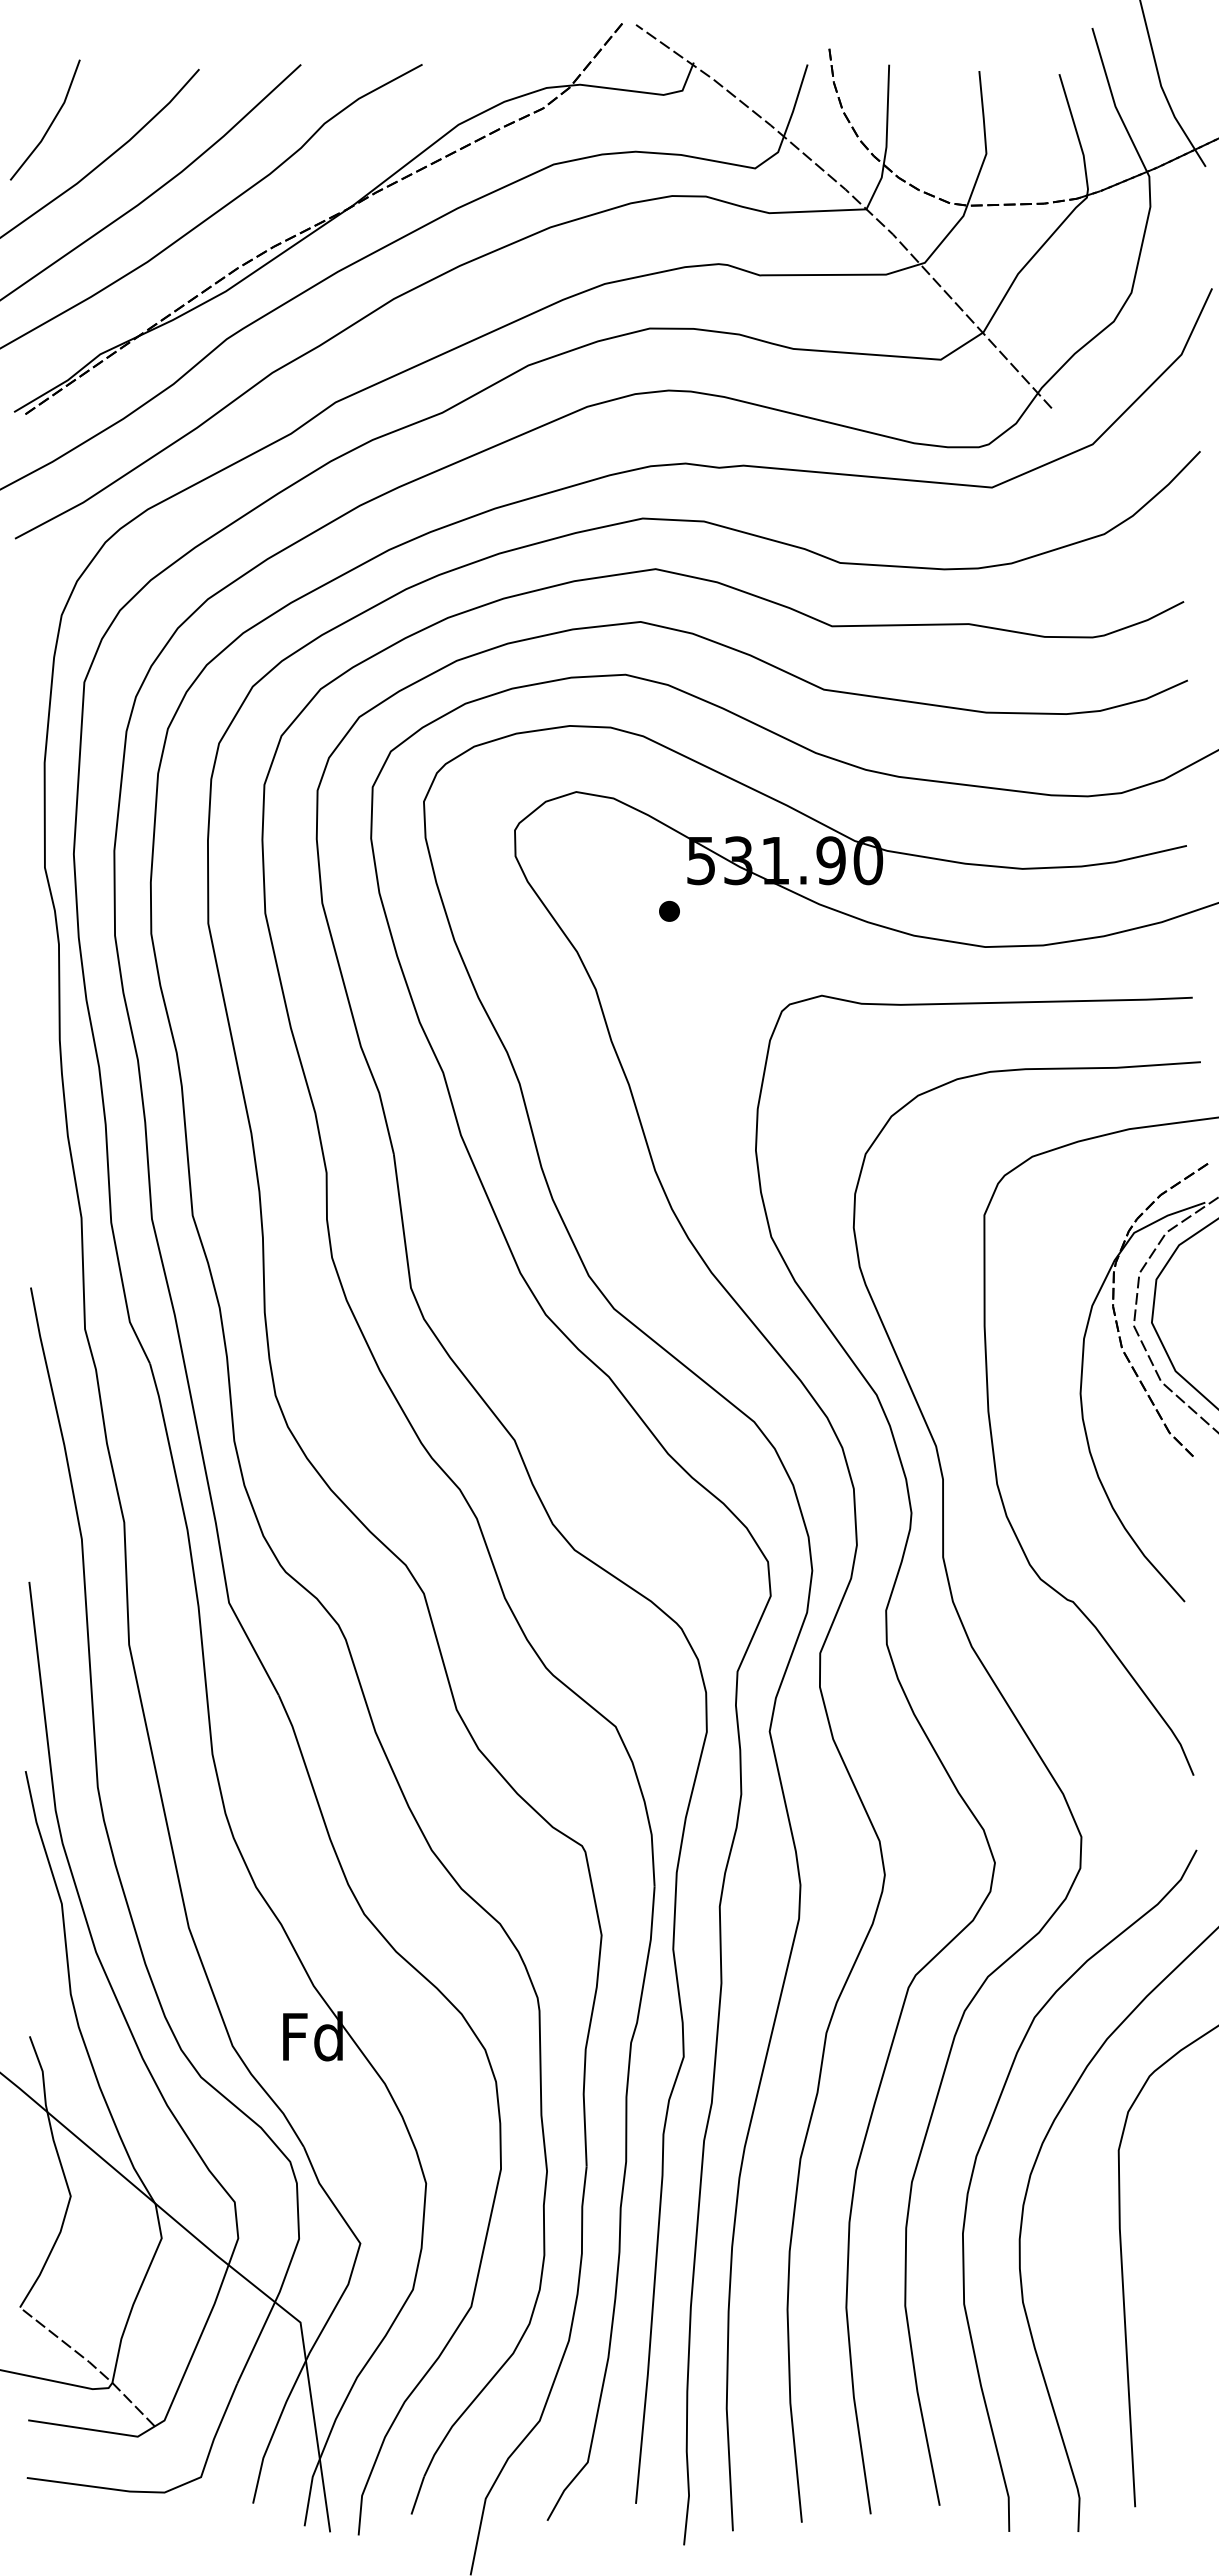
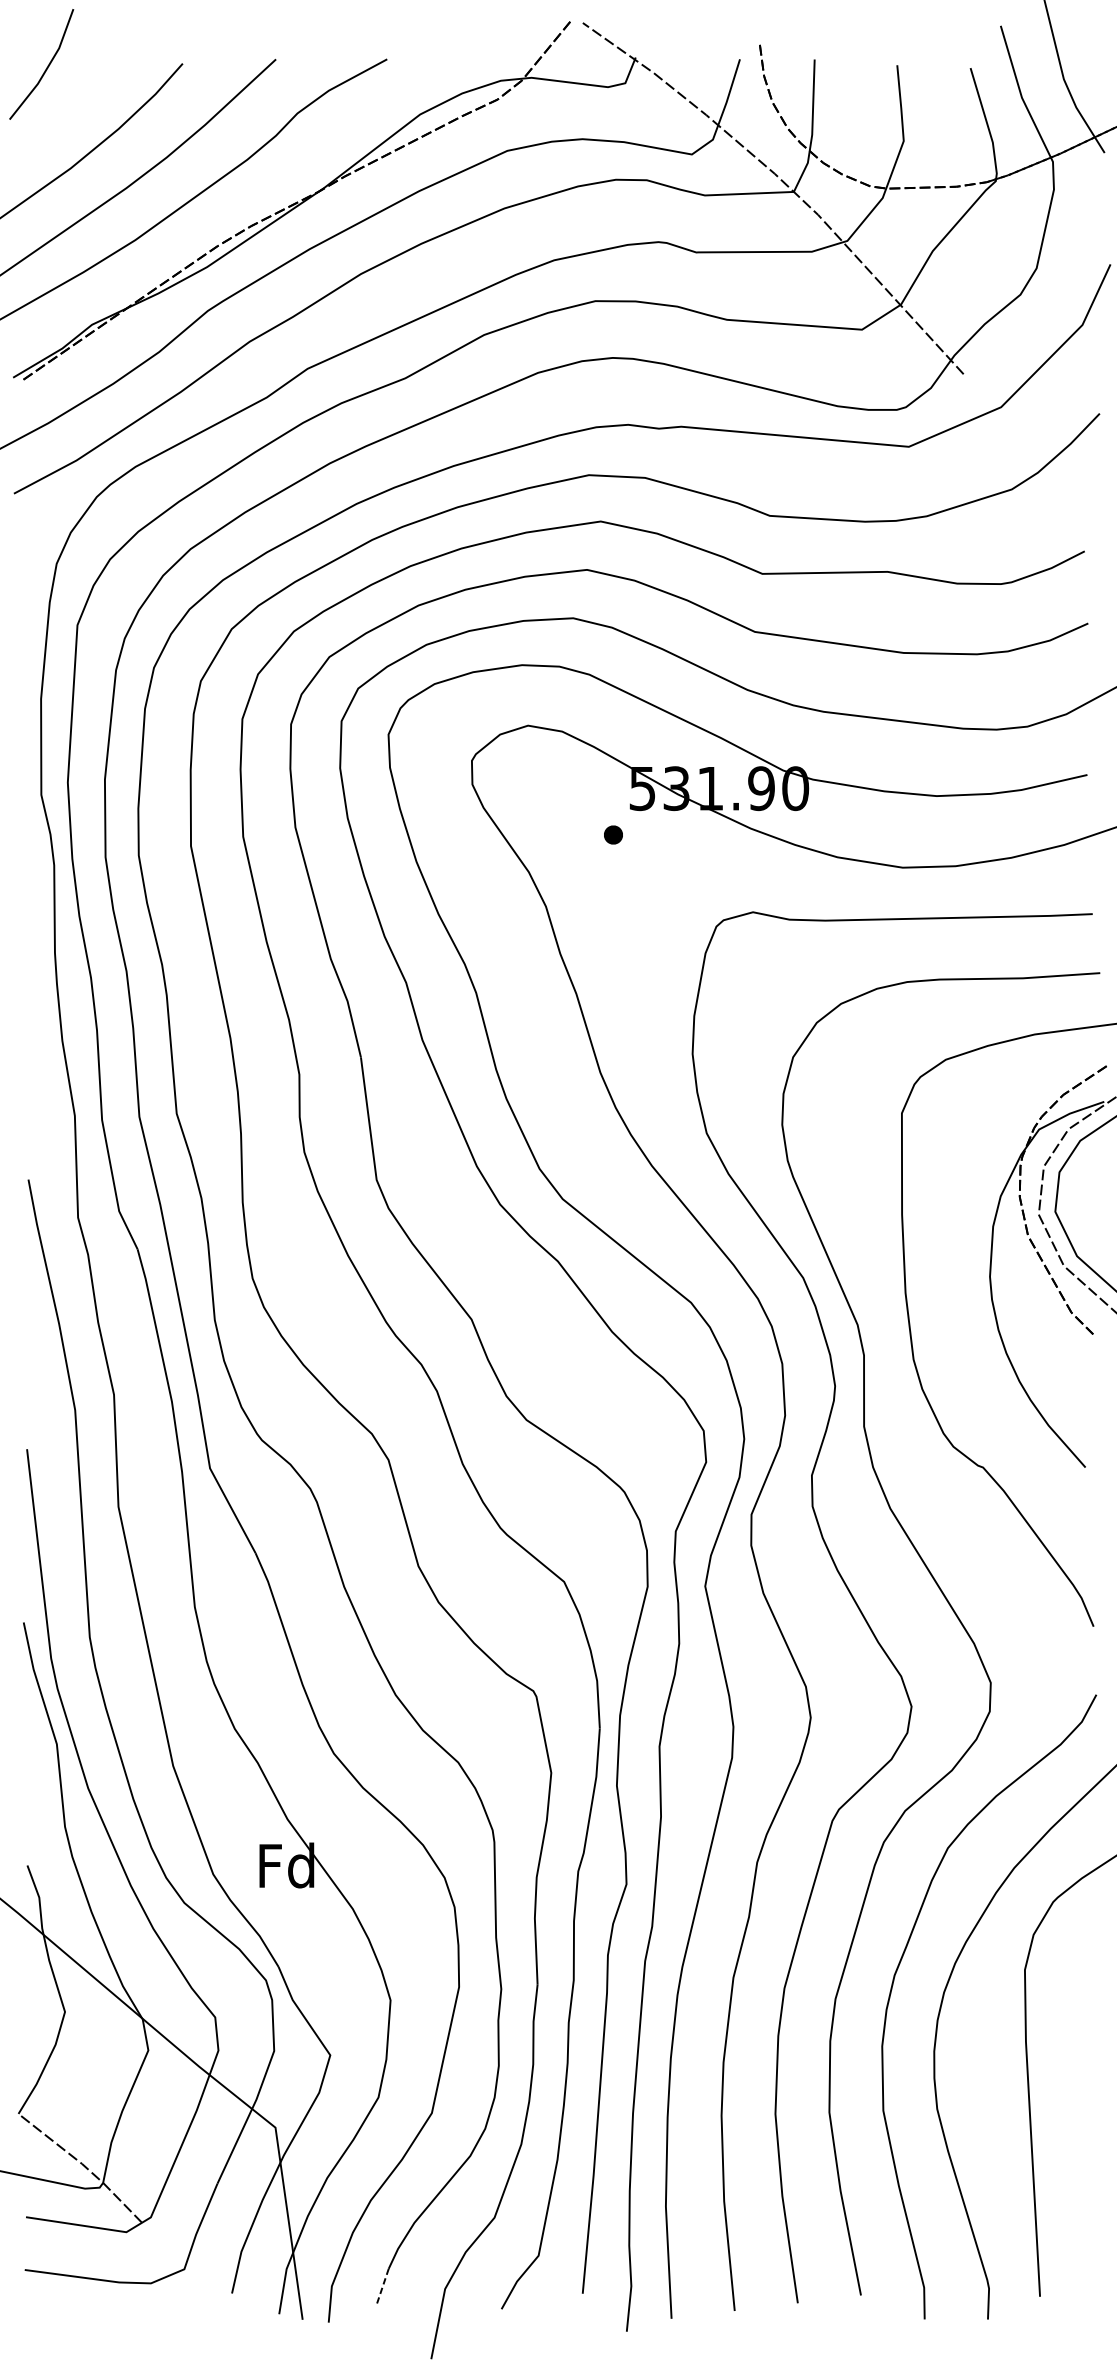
line: (50, 123) -> (46, 67), moved
line: (417, 2495) -> (382, 2286), solid -> dashed

